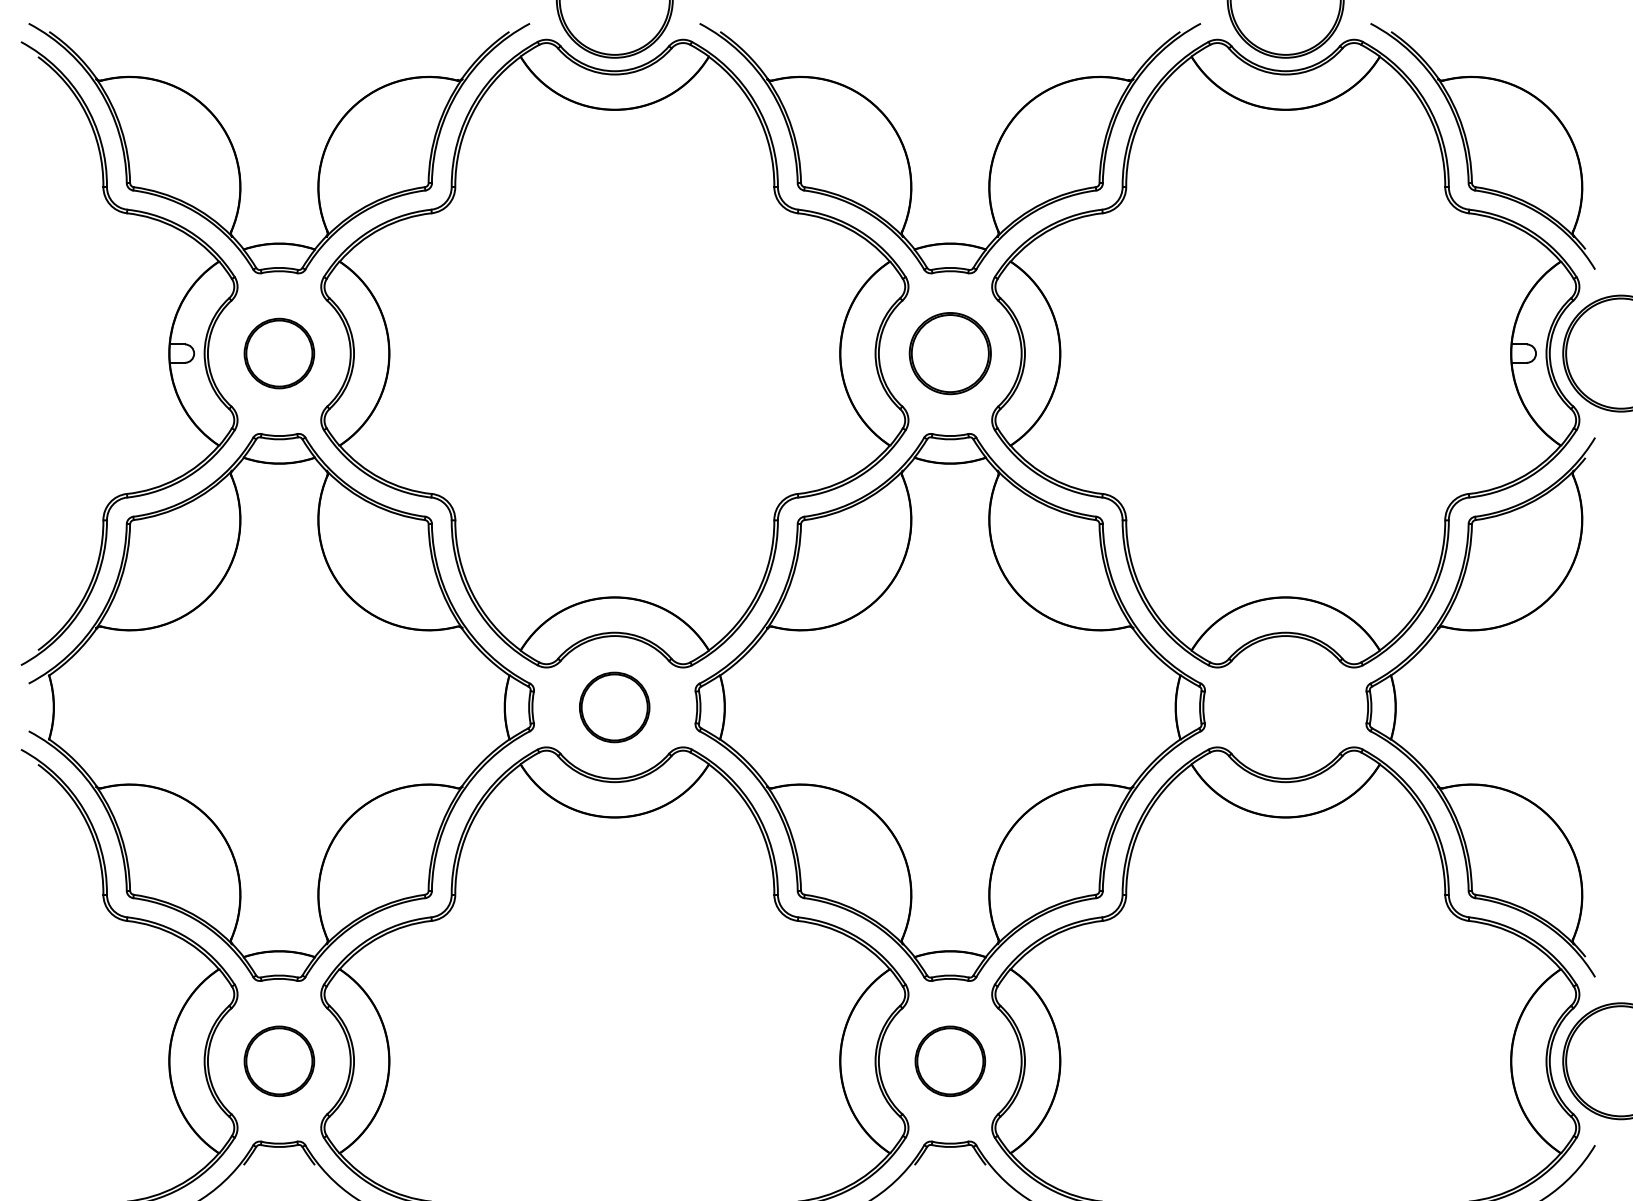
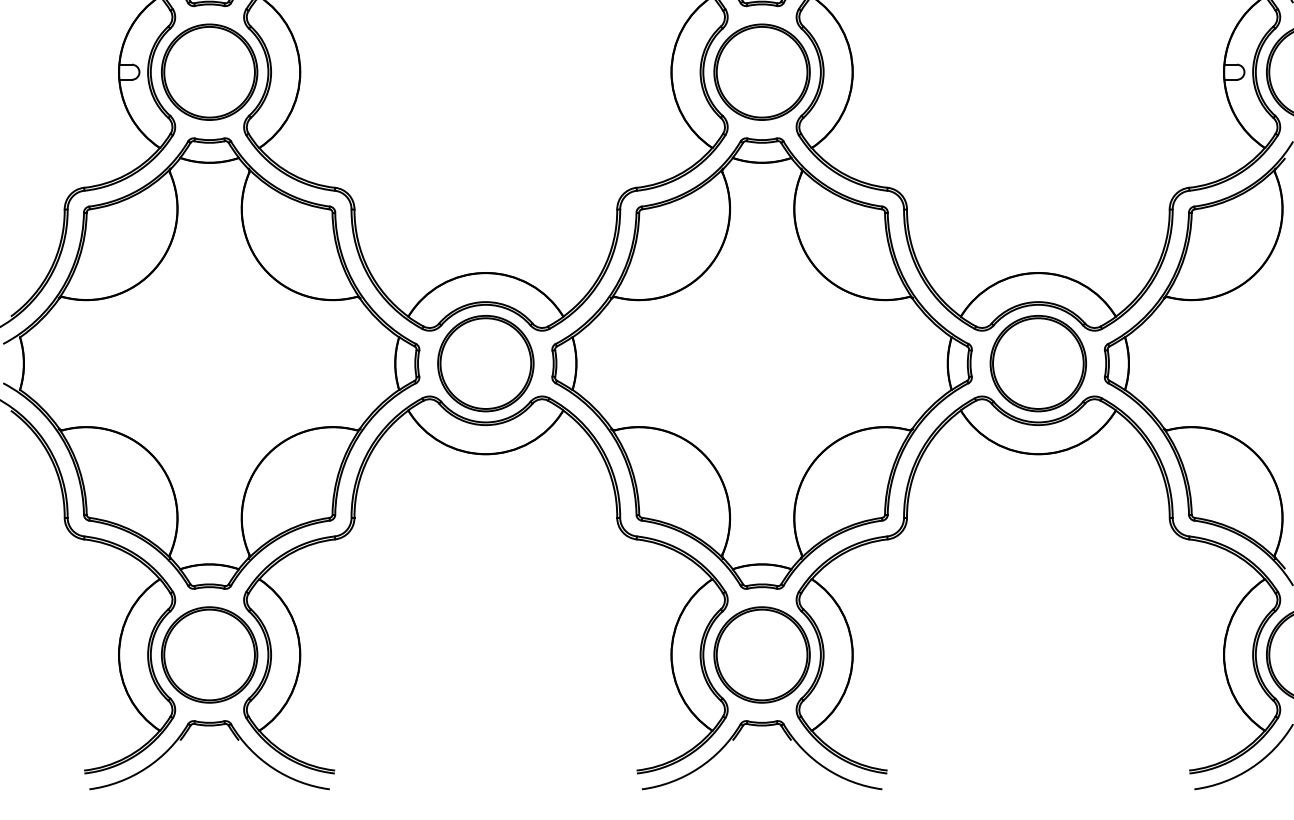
part: (279, 353) -> (209, 72), size x1.67
part: (950, 353) -> (762, 72), size x1.43
part: (614, 707) -> (485, 363), size x1.67
part: (1285, 707) -> (1038, 363), added
part: (279, 1061) -> (209, 655), size x1.67
part: (950, 1061) -> (762, 655), size x1.67

